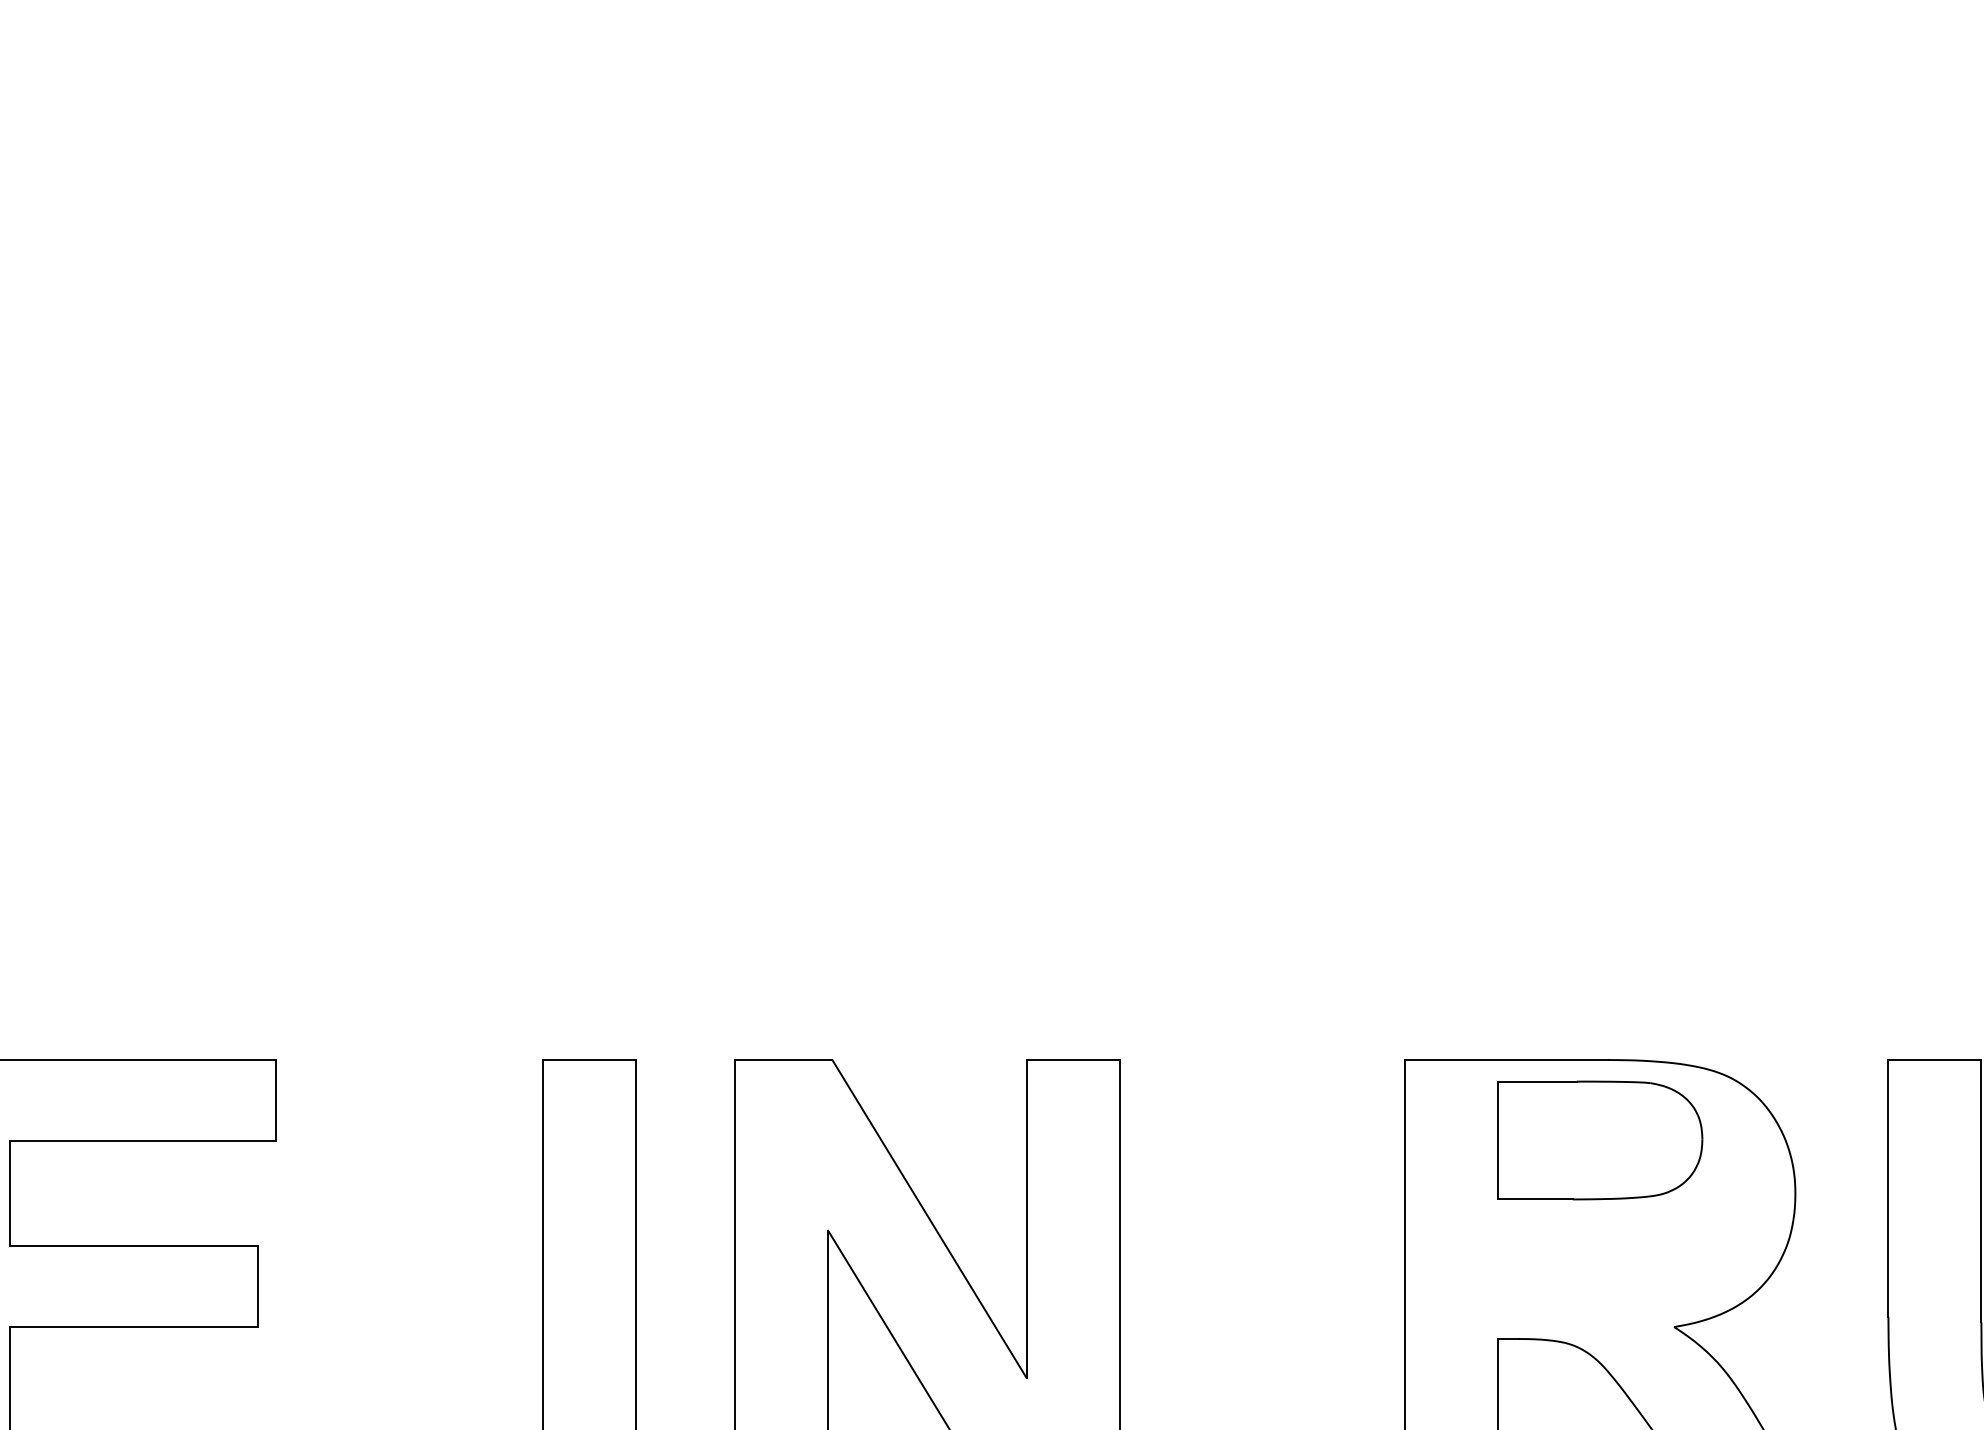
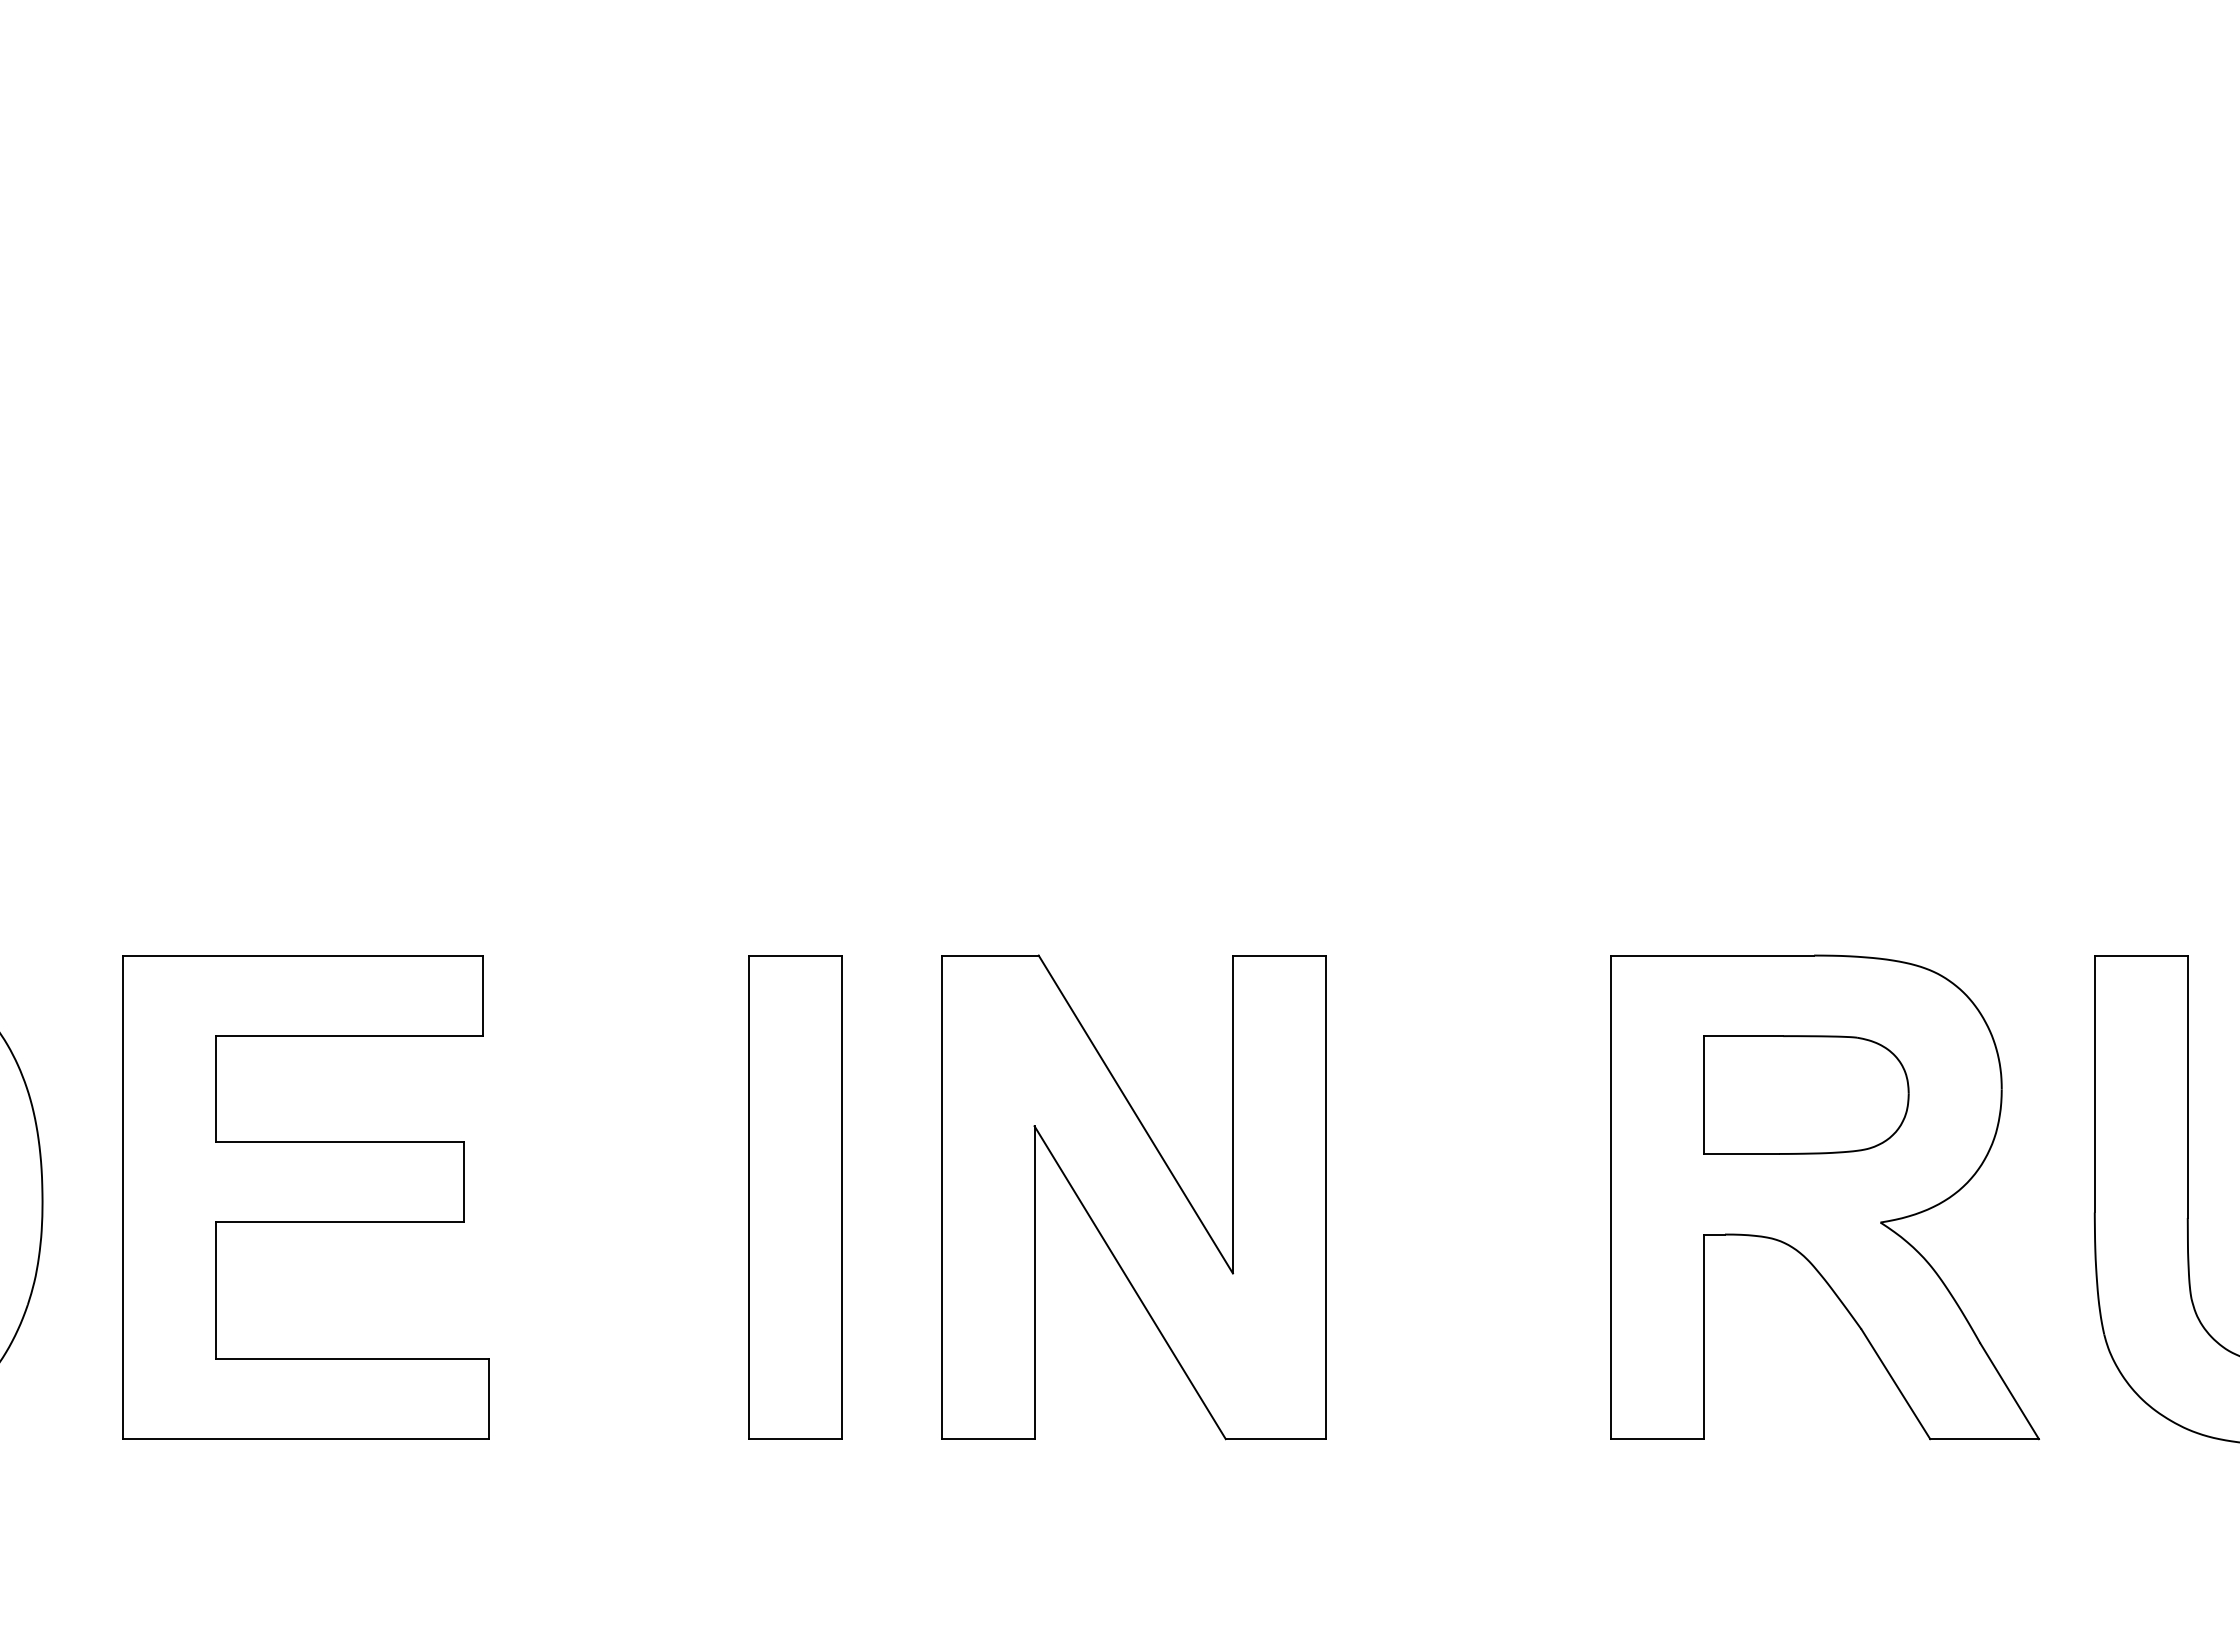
part: (1600, 1139) -> (1806, 1094), moved

